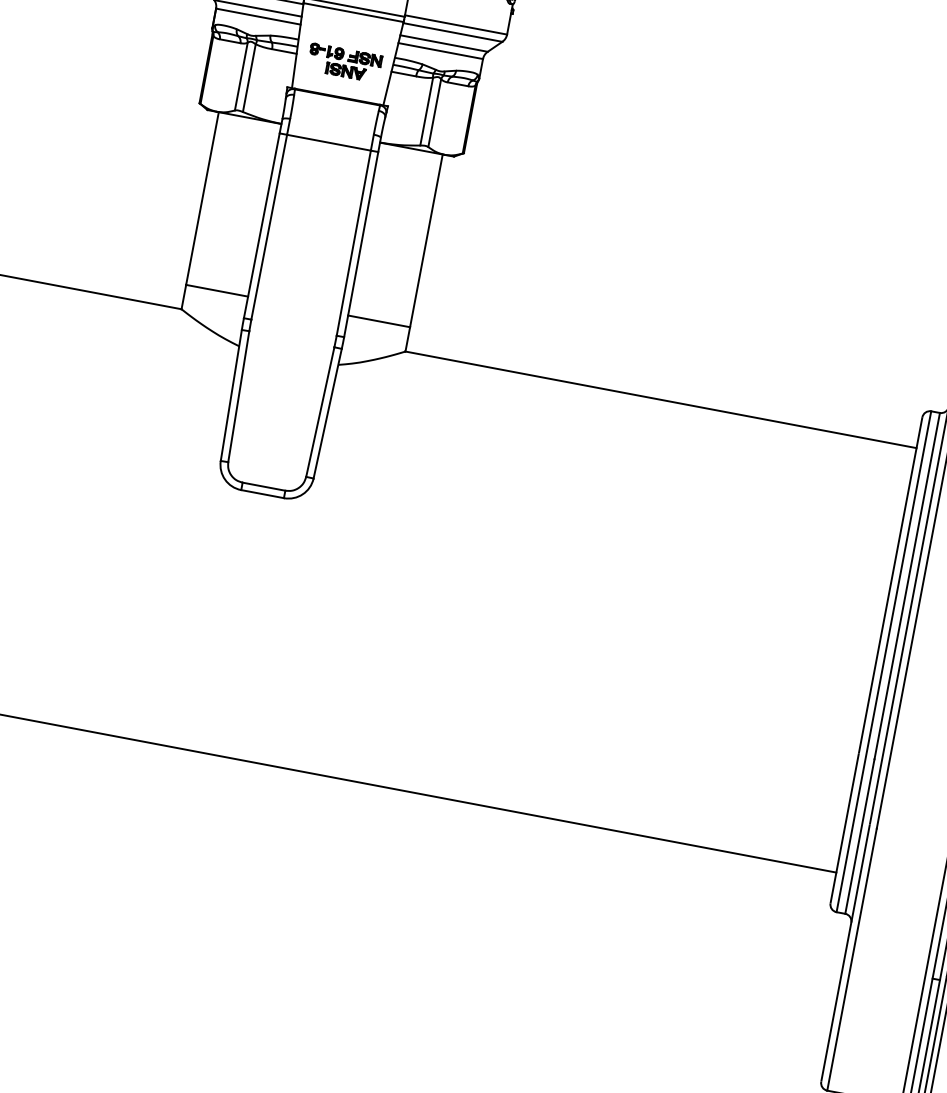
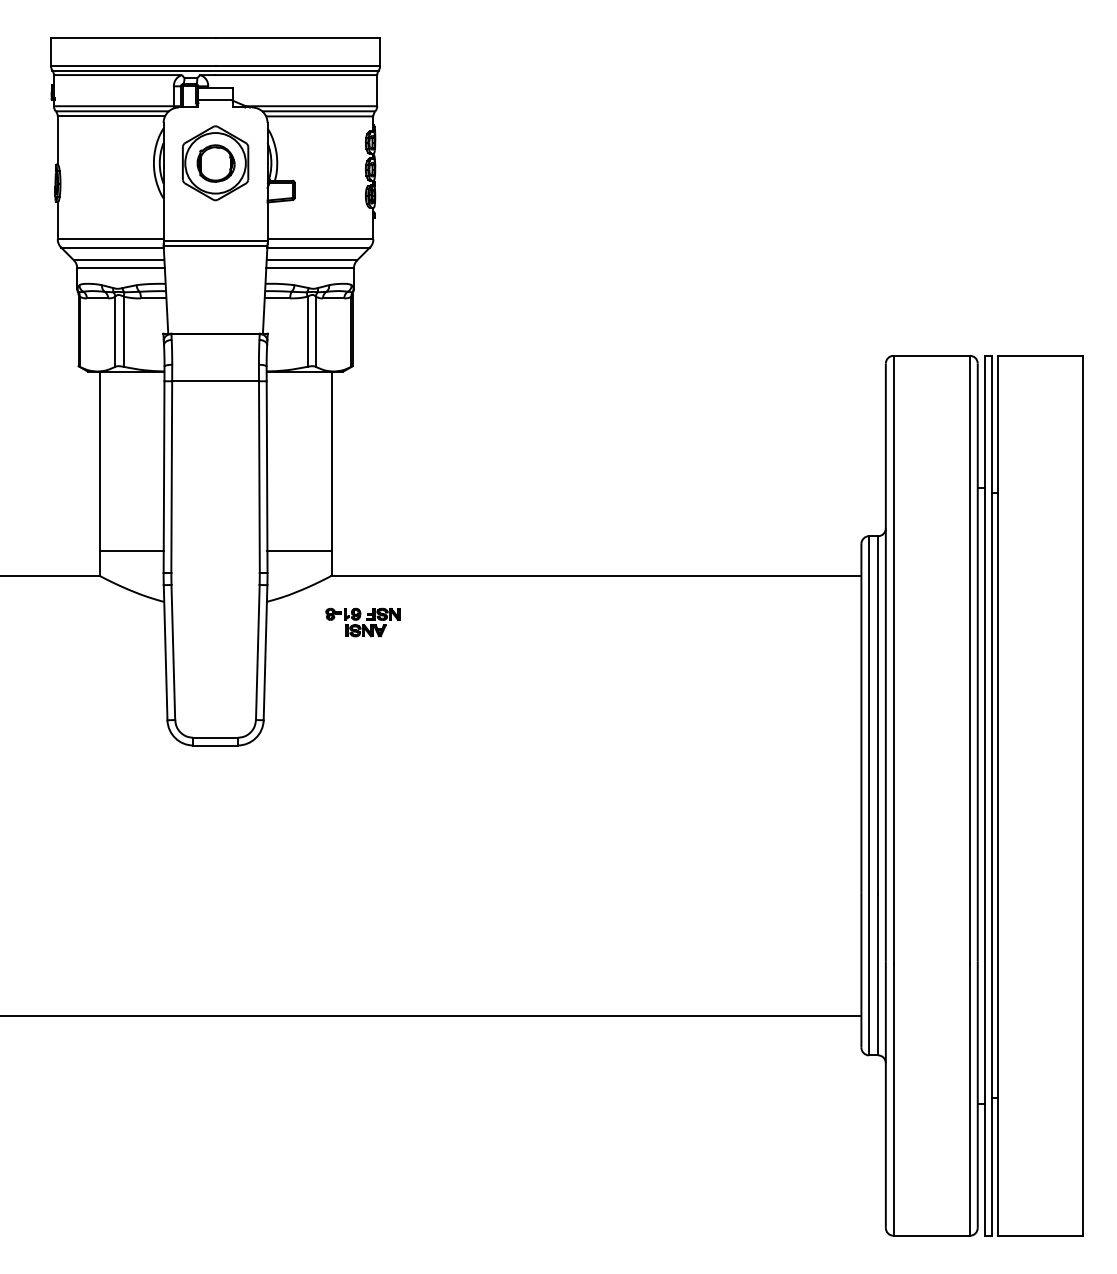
part: (343, 62) -> (362, 622), moved

